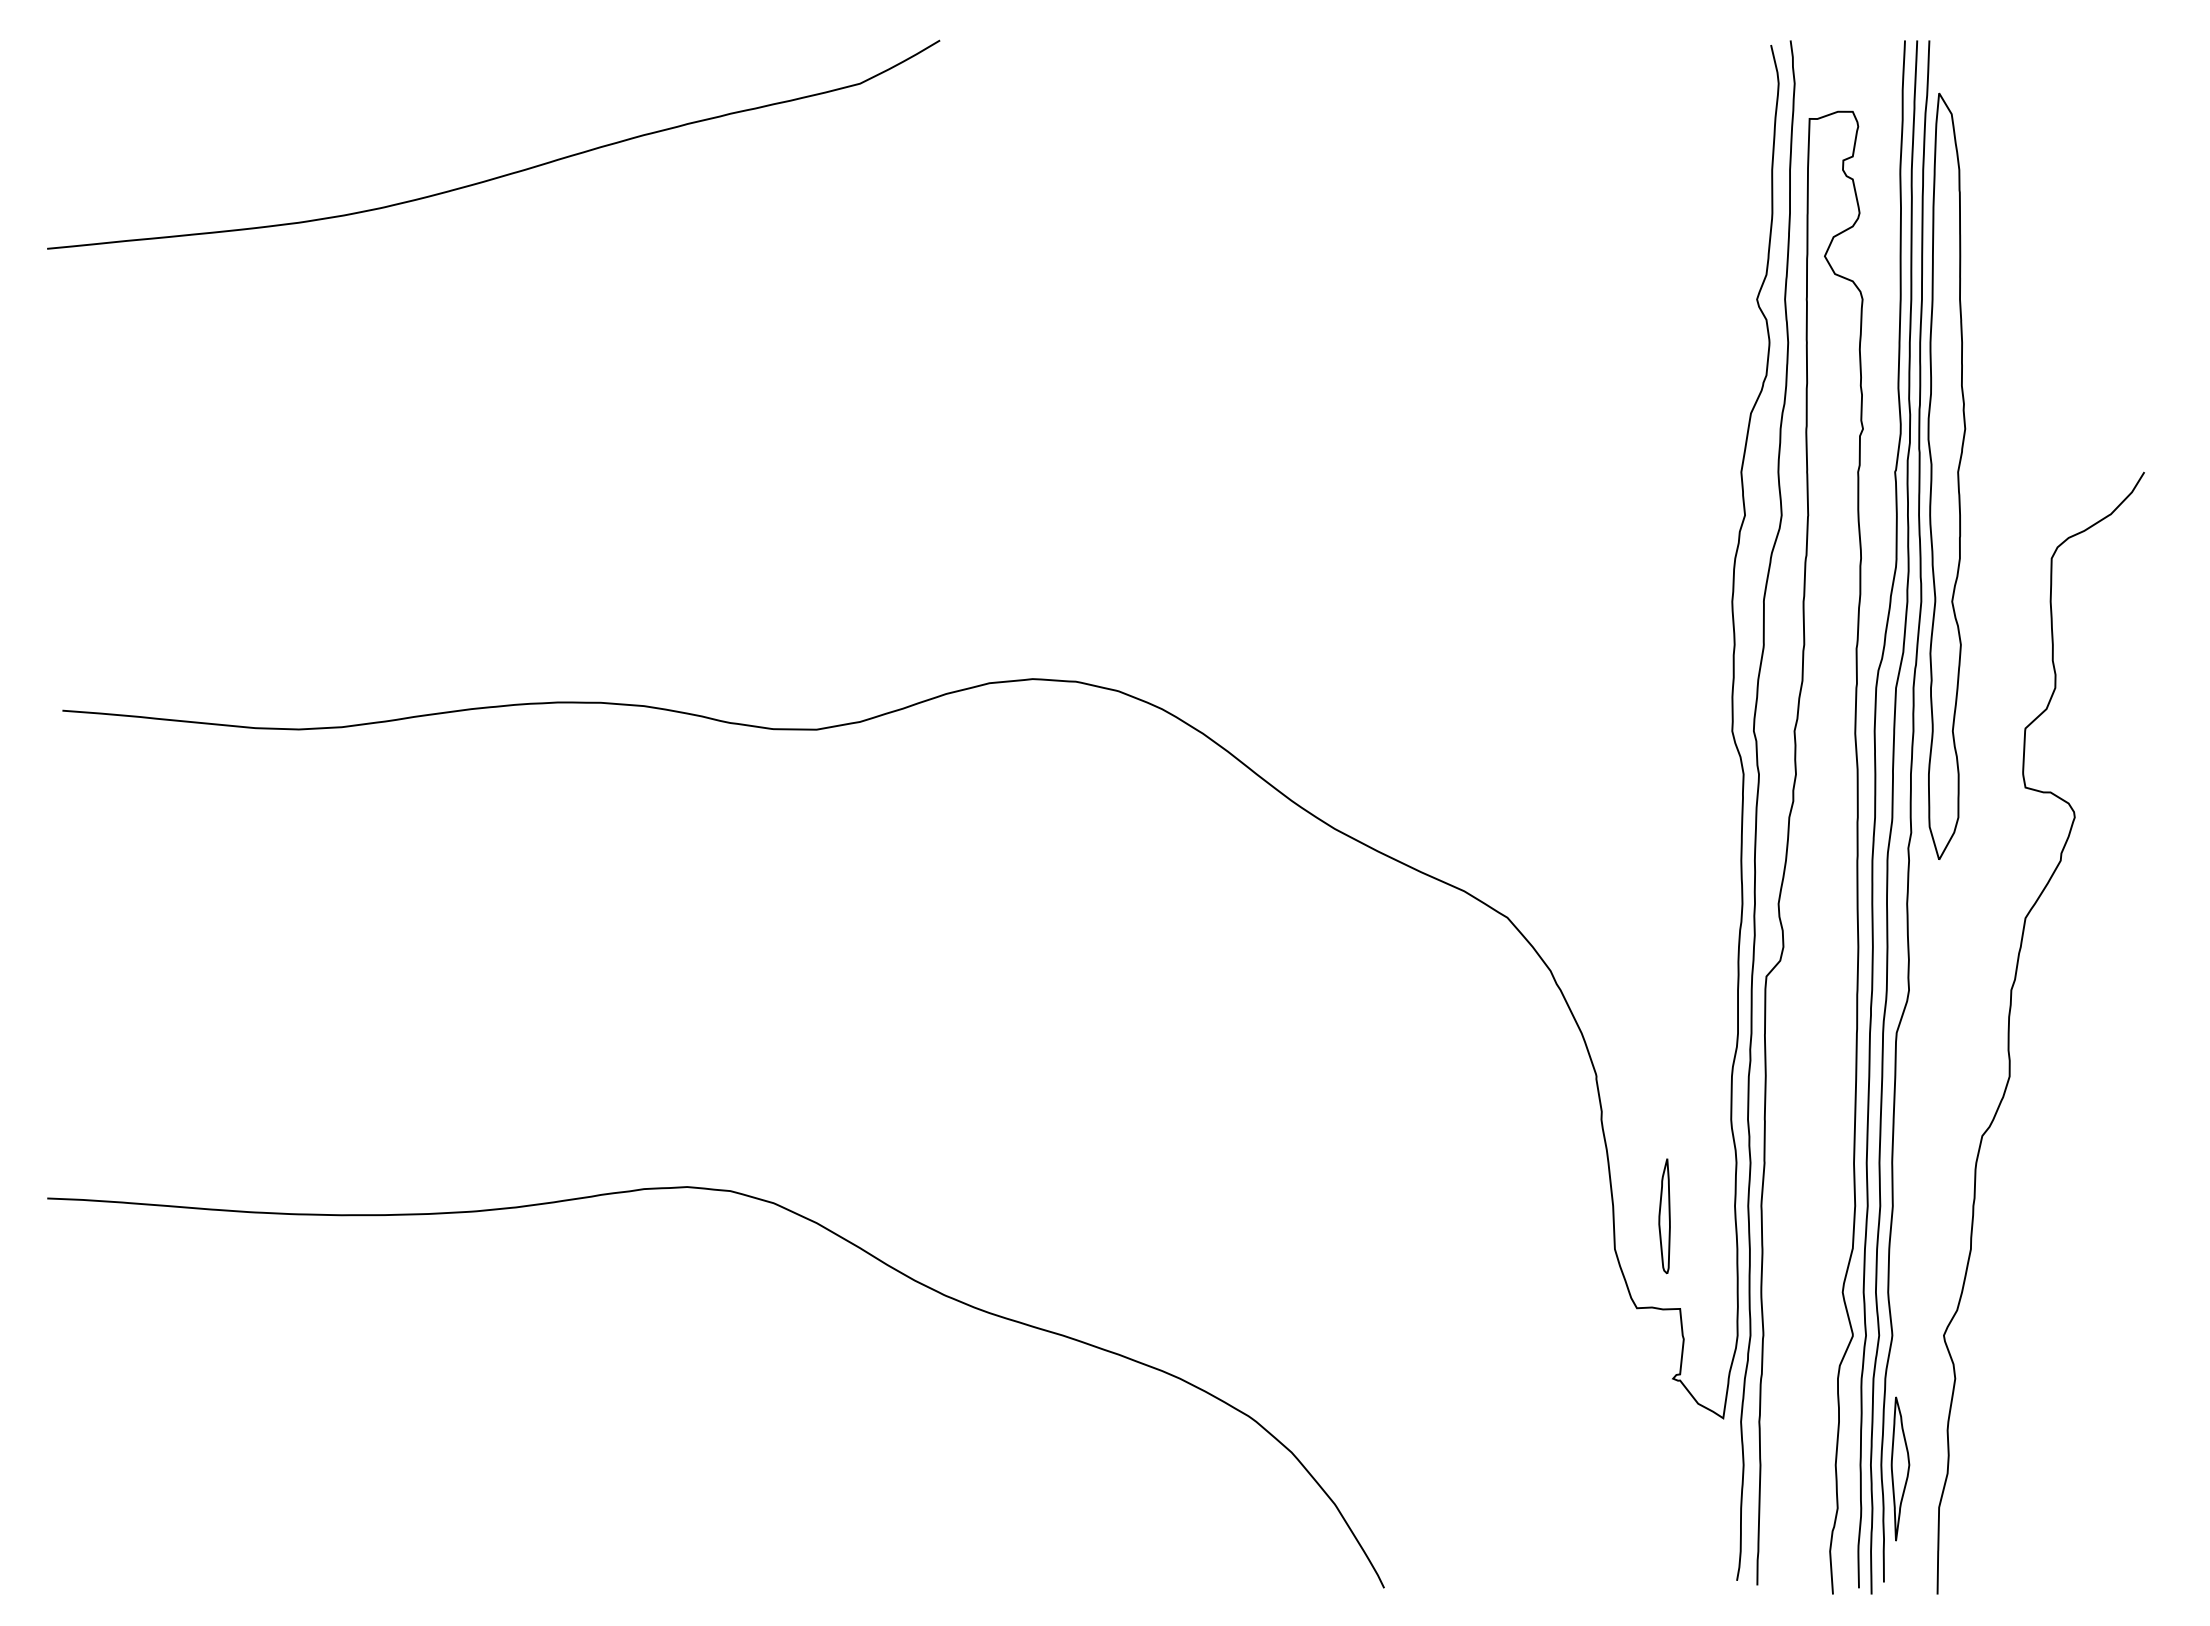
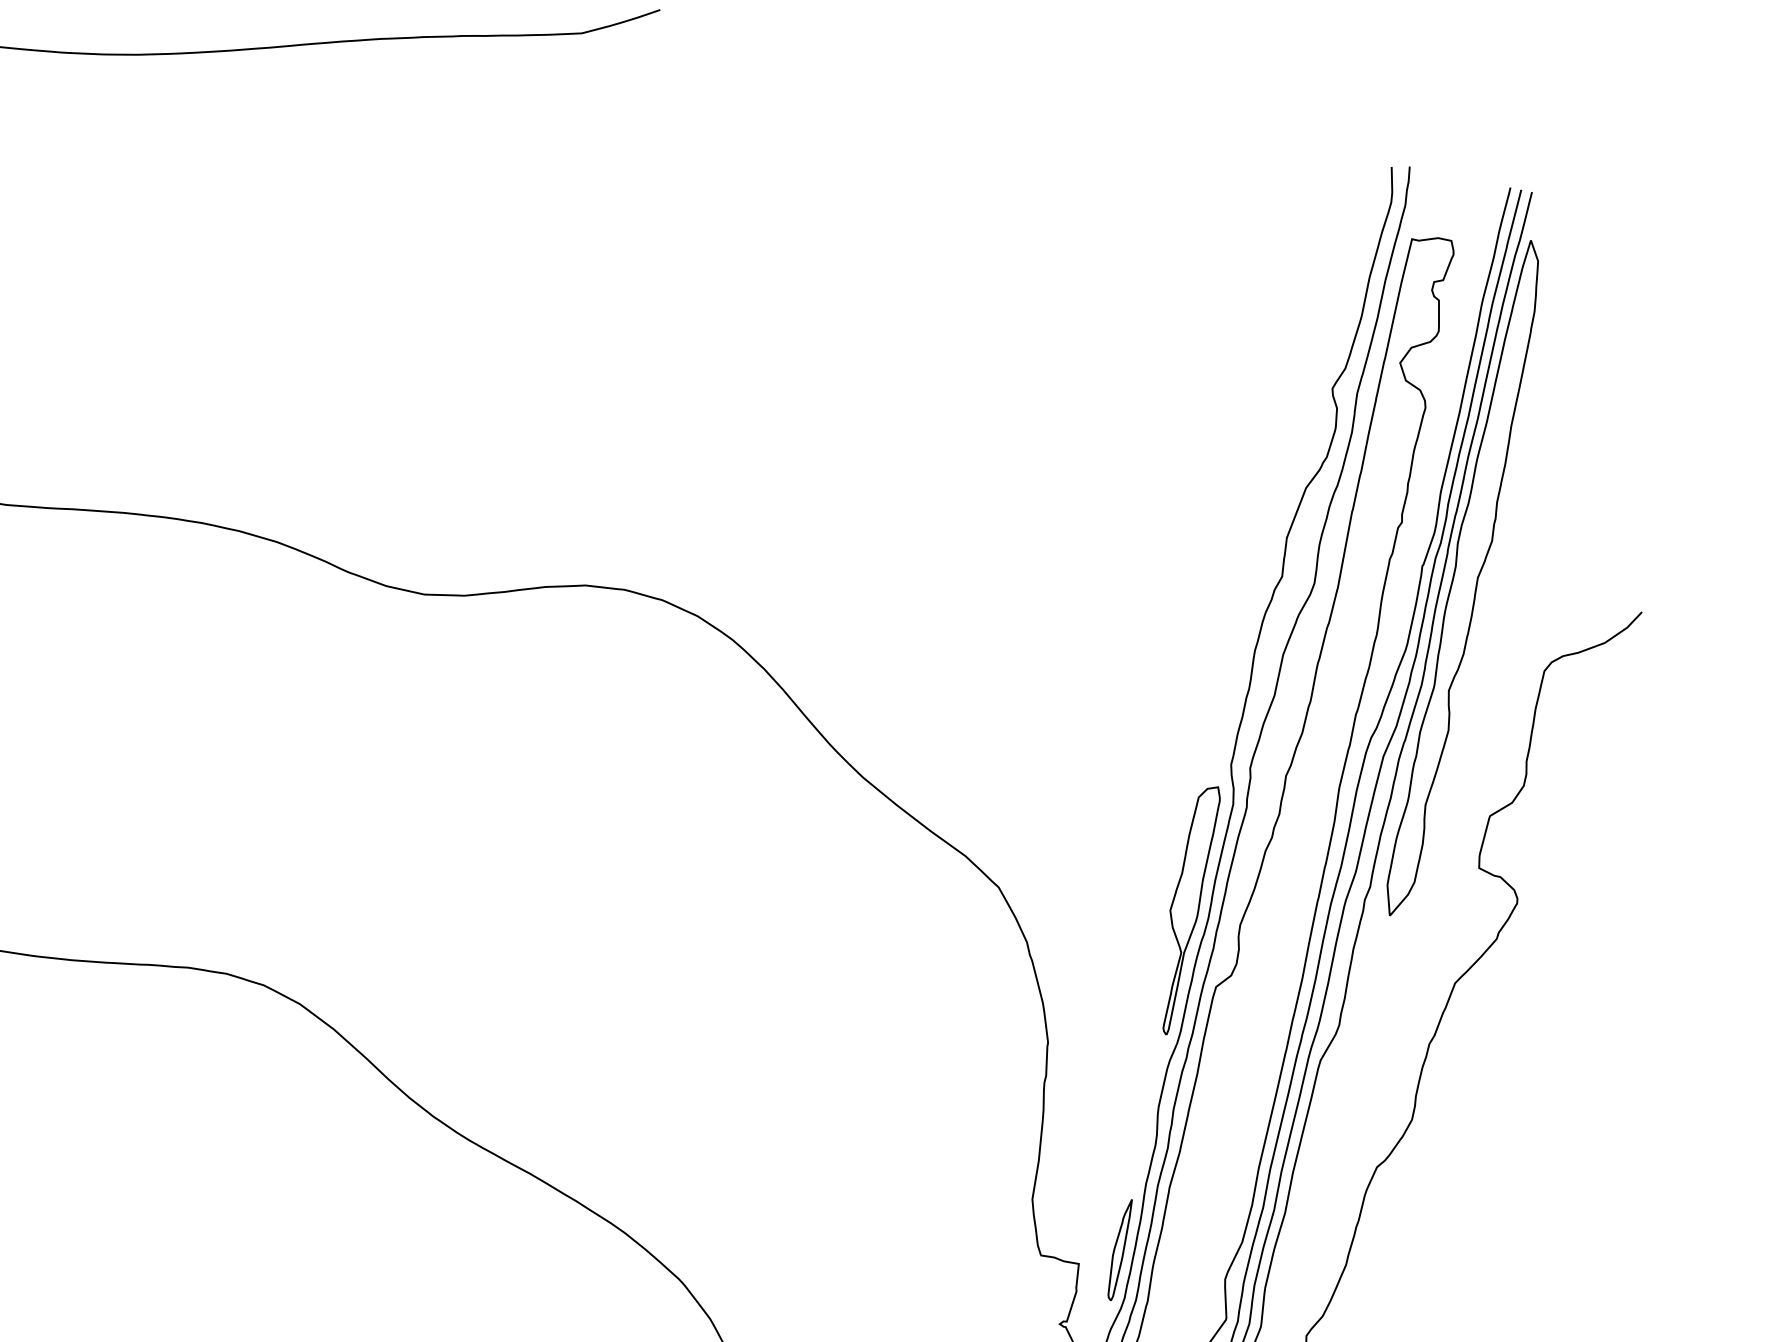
part: (1714, 899) -> (1184, 909), added
part: (1664, 1216) -> (1118, 1249), moved

